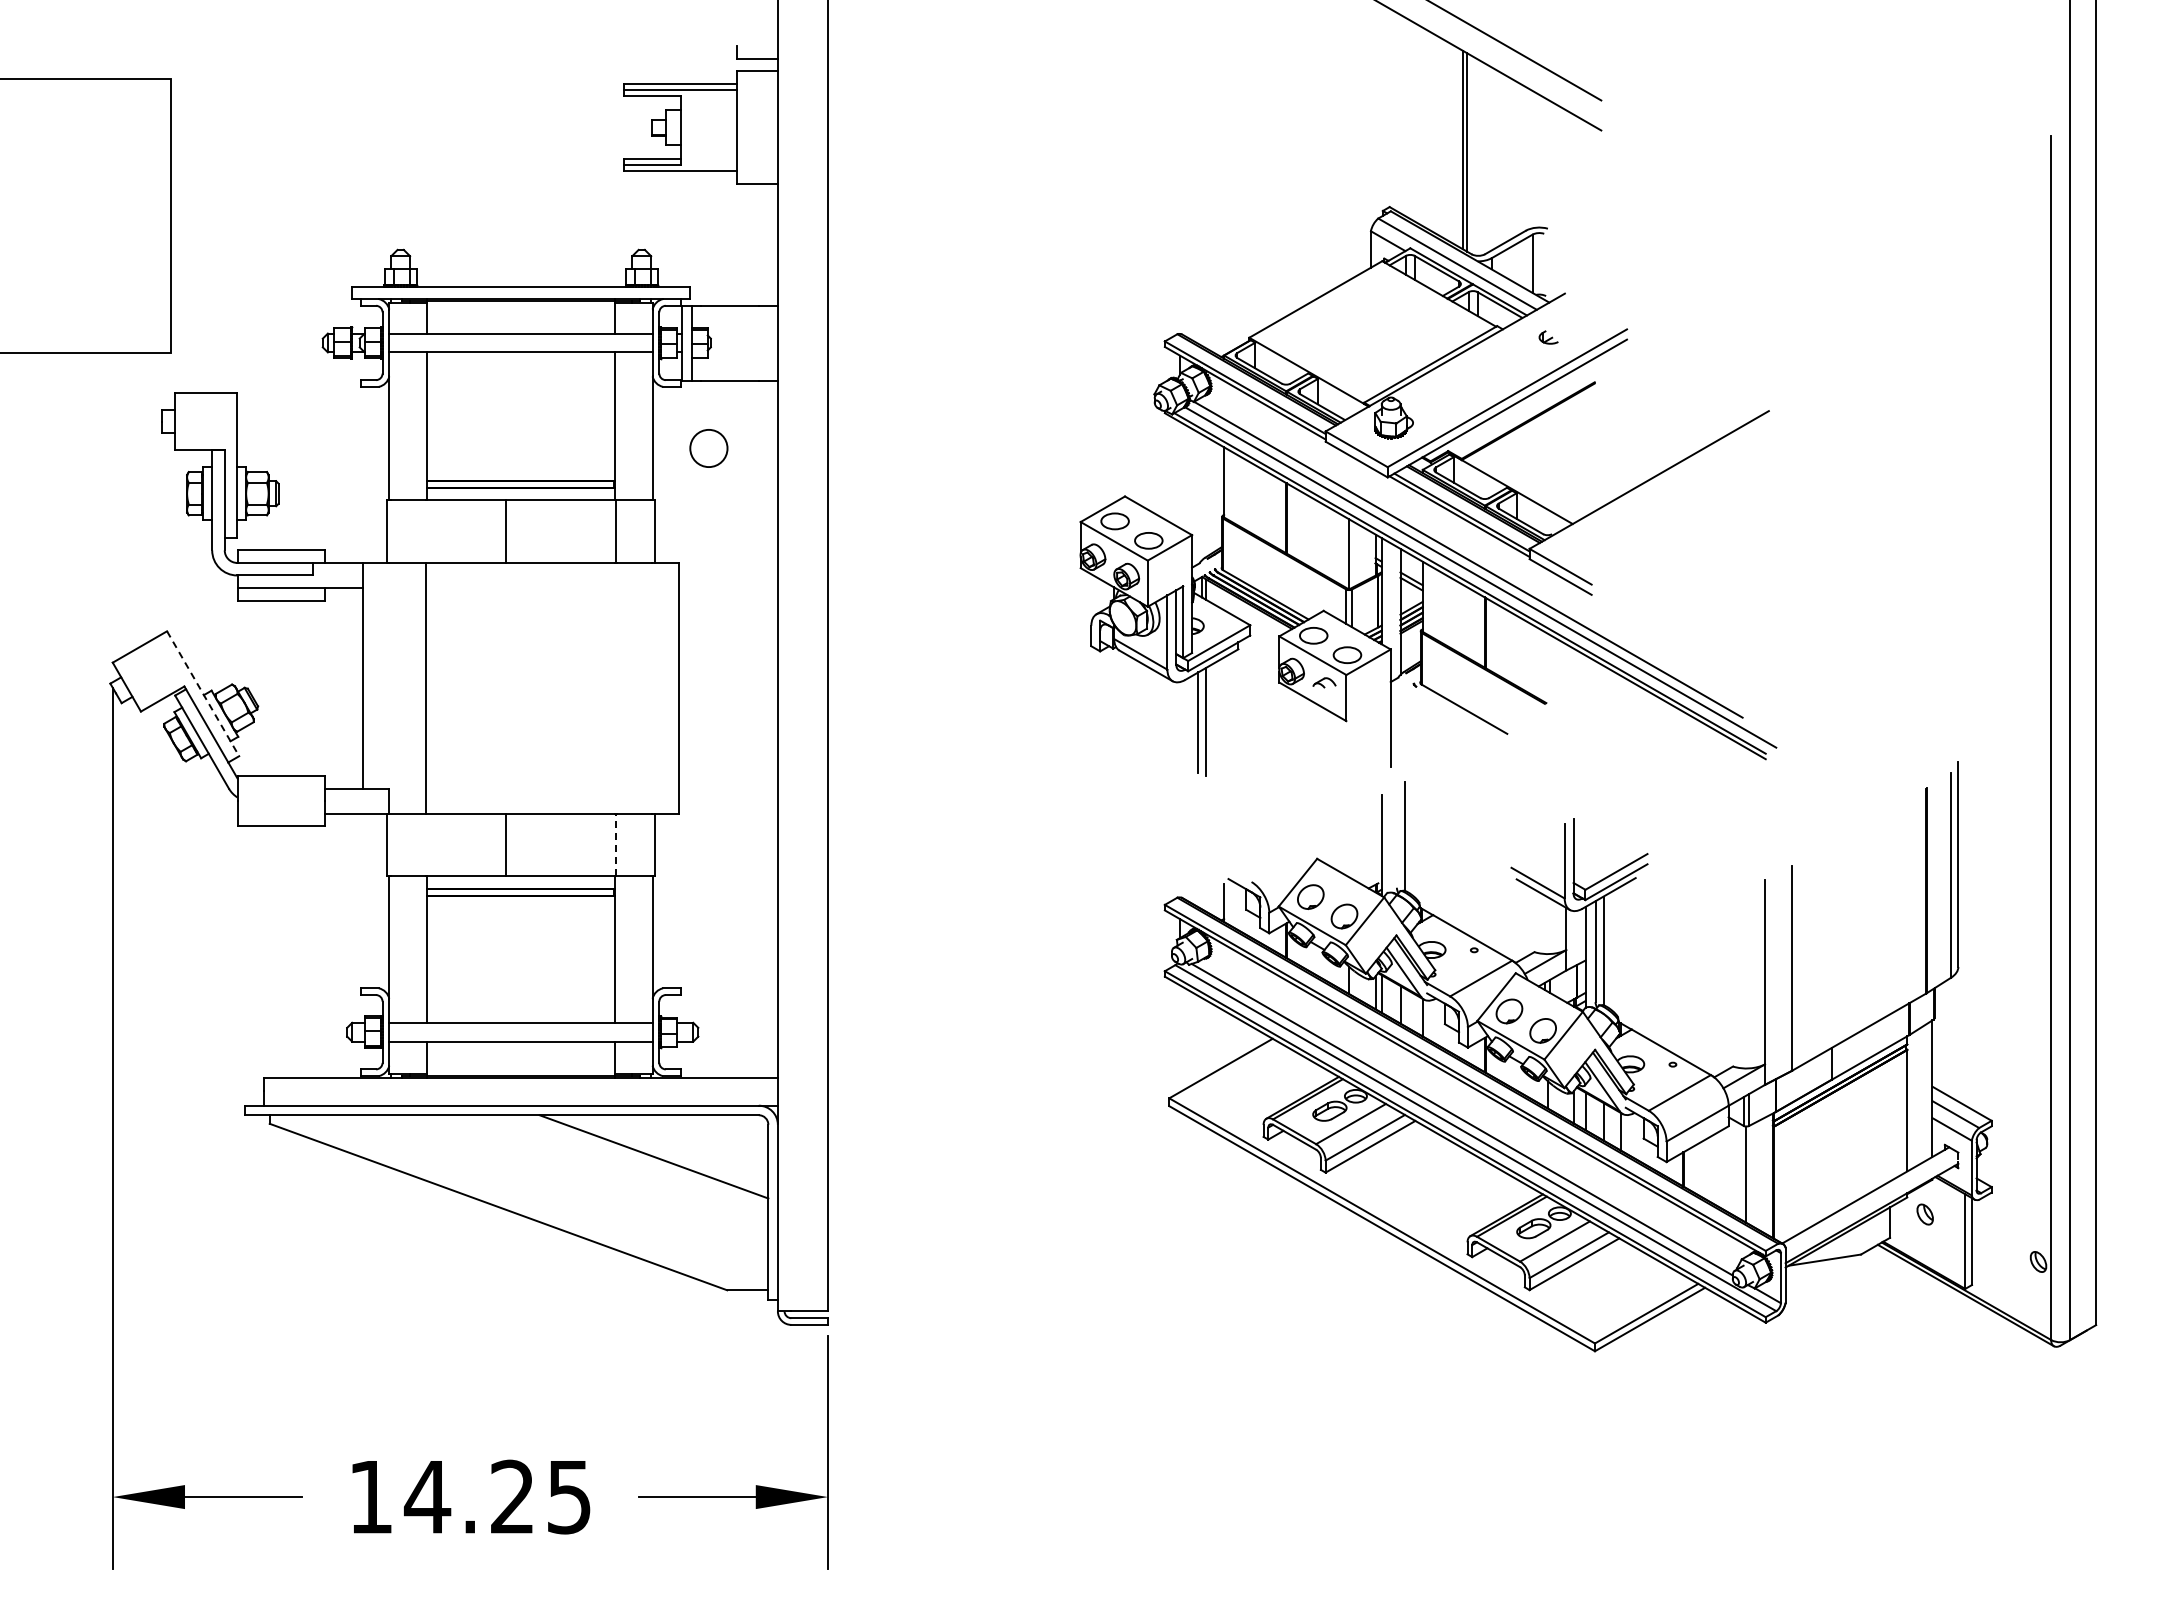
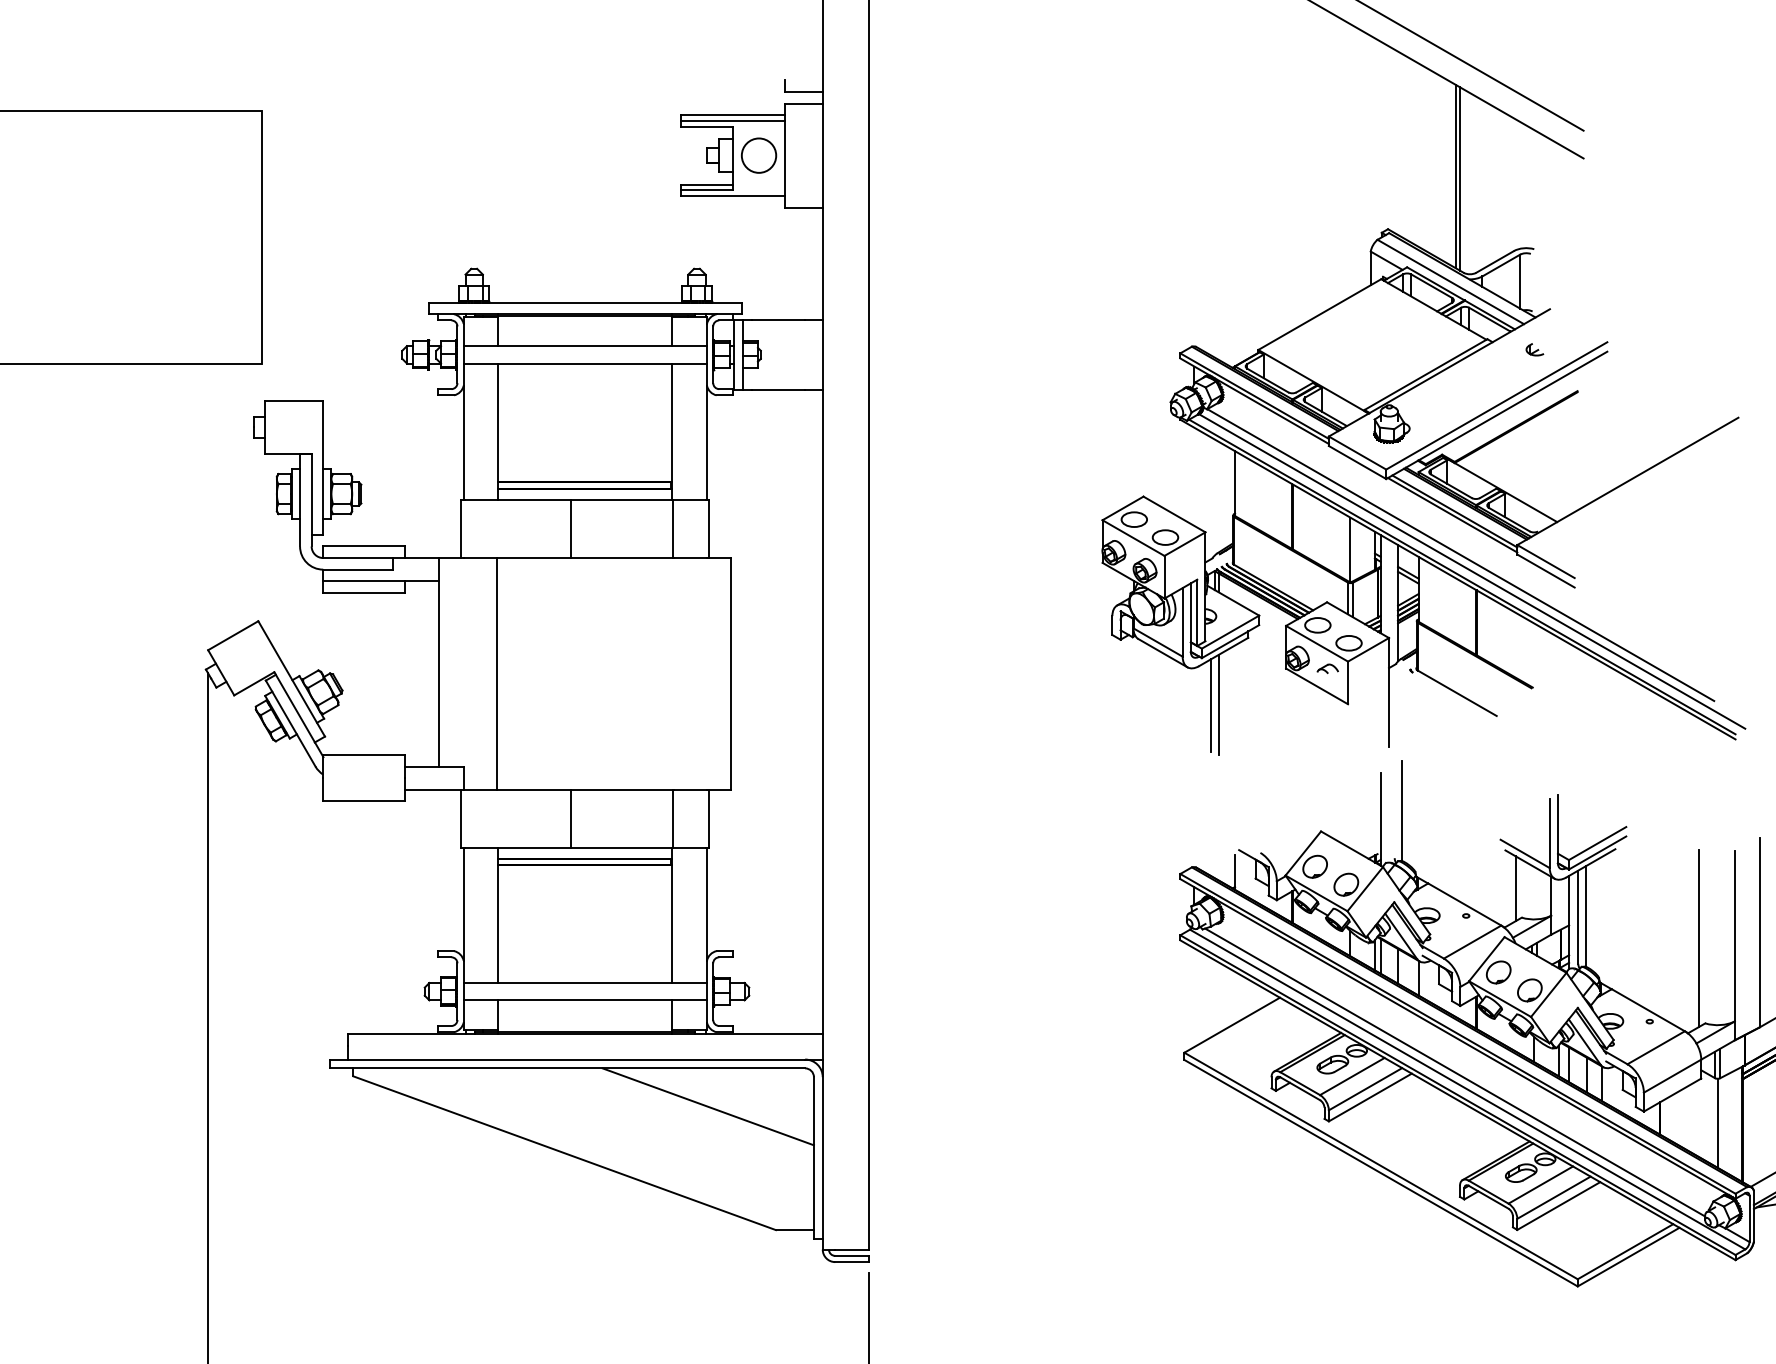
circle: (708, 448) -> (758, 155), moved
line: (203, 694) -> (292, 679), dashed -> solid
line: (615, 844) -> (672, 818), dashed -> solid
line: (1528, 920) -> (1516, 888), added
line: (1726, 974) -> (1699, 938), added

